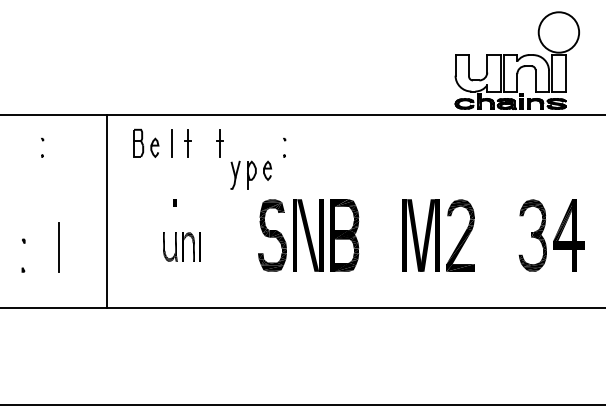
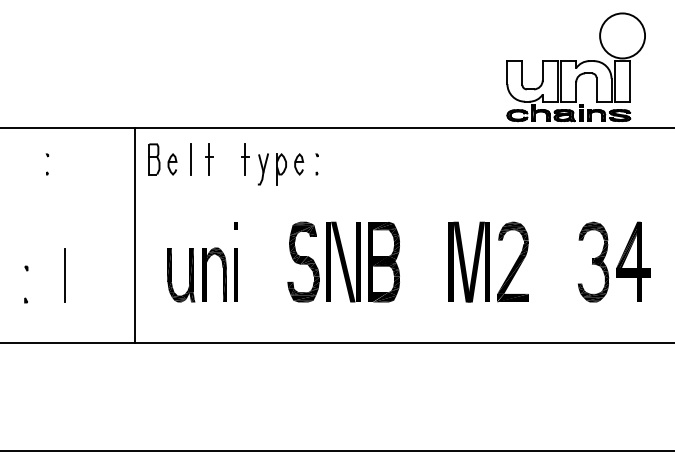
part: (251, 174) -> (281, 168), moved
part: (174, 202) -> (235, 225), moved
line: (107, 211) -> (135, 235), moved
part: (181, 246) -> (202, 274), size x1.67

